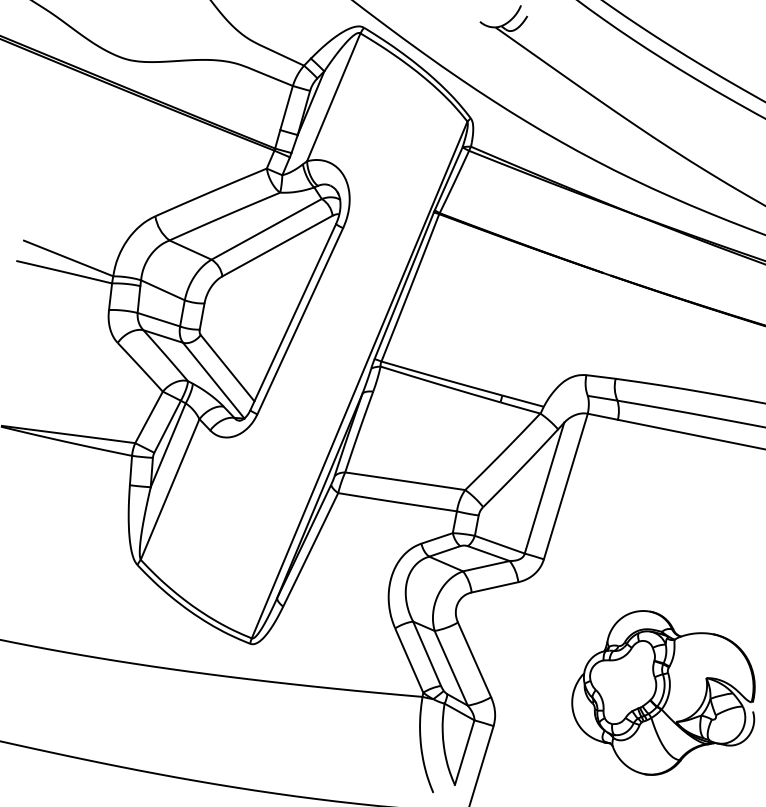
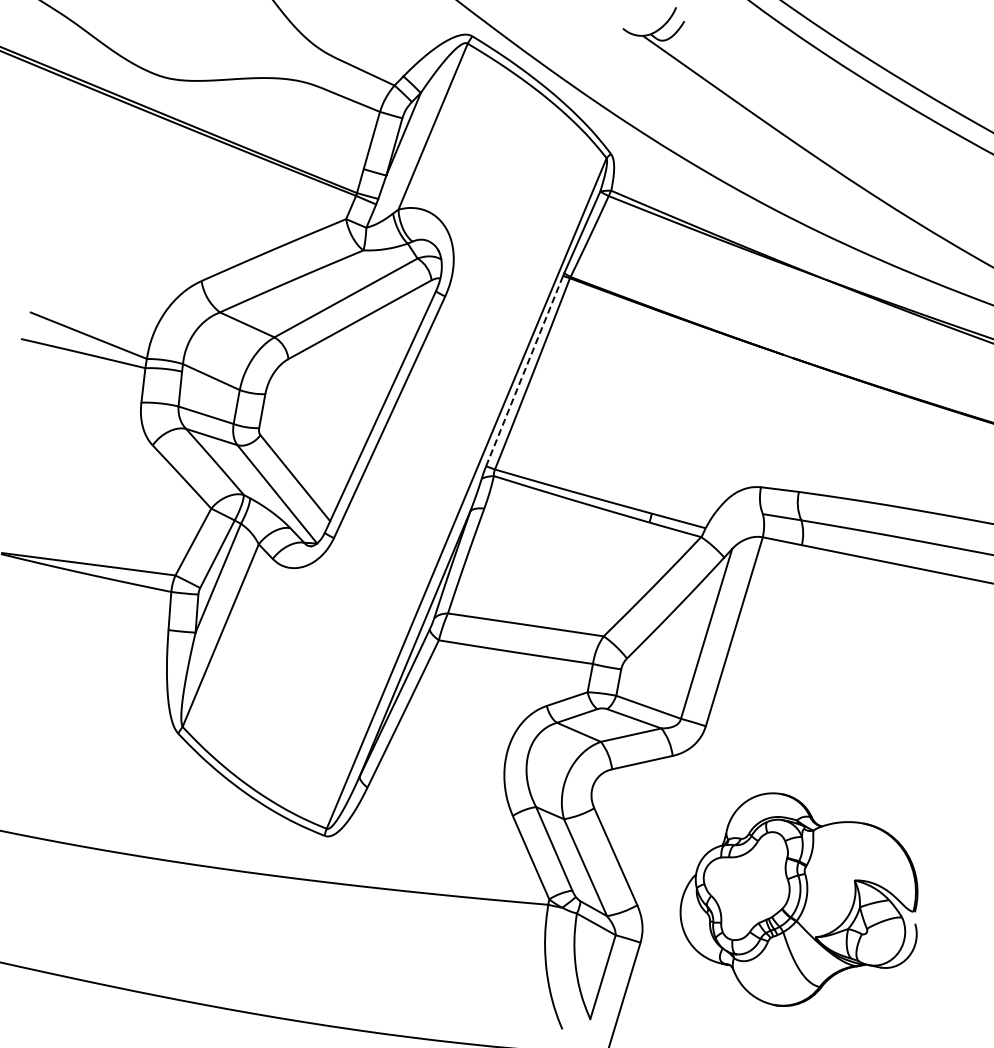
line: (404, 285) -> (524, 371), solid -> dashed
part: (663, 692) -> (798, 899), moved

